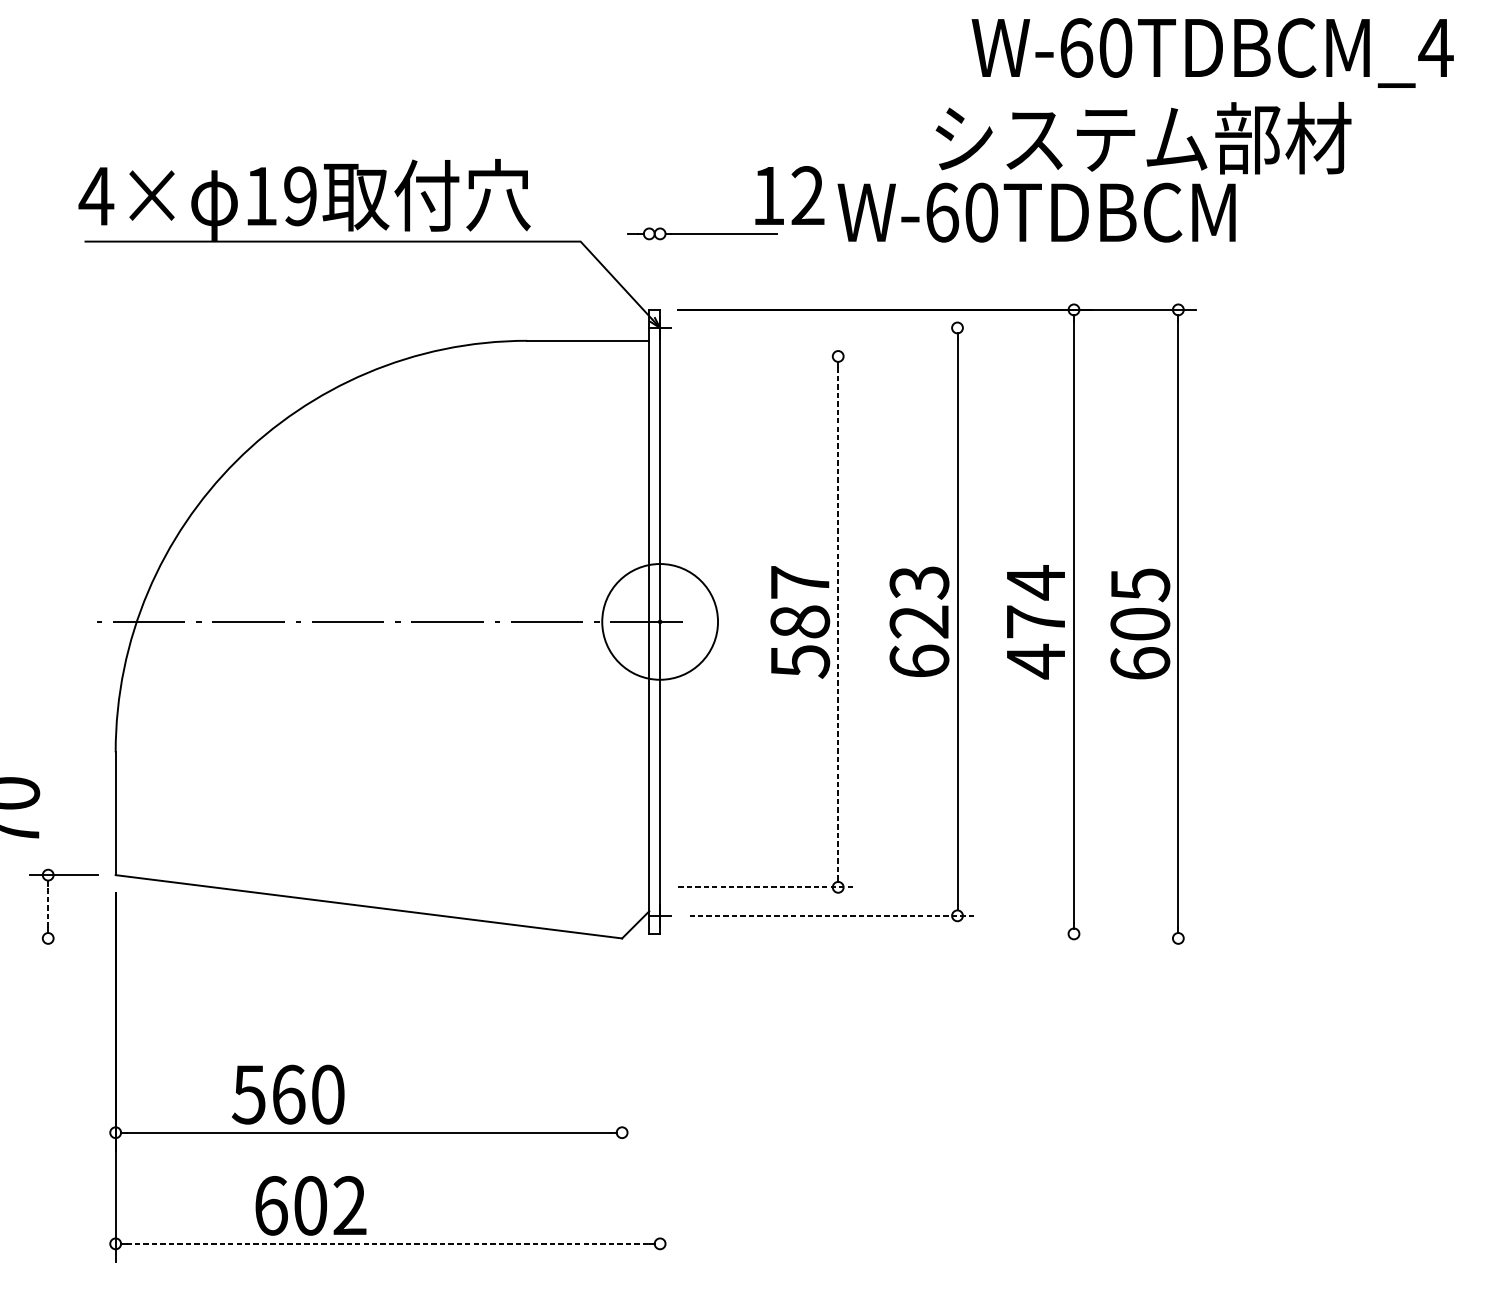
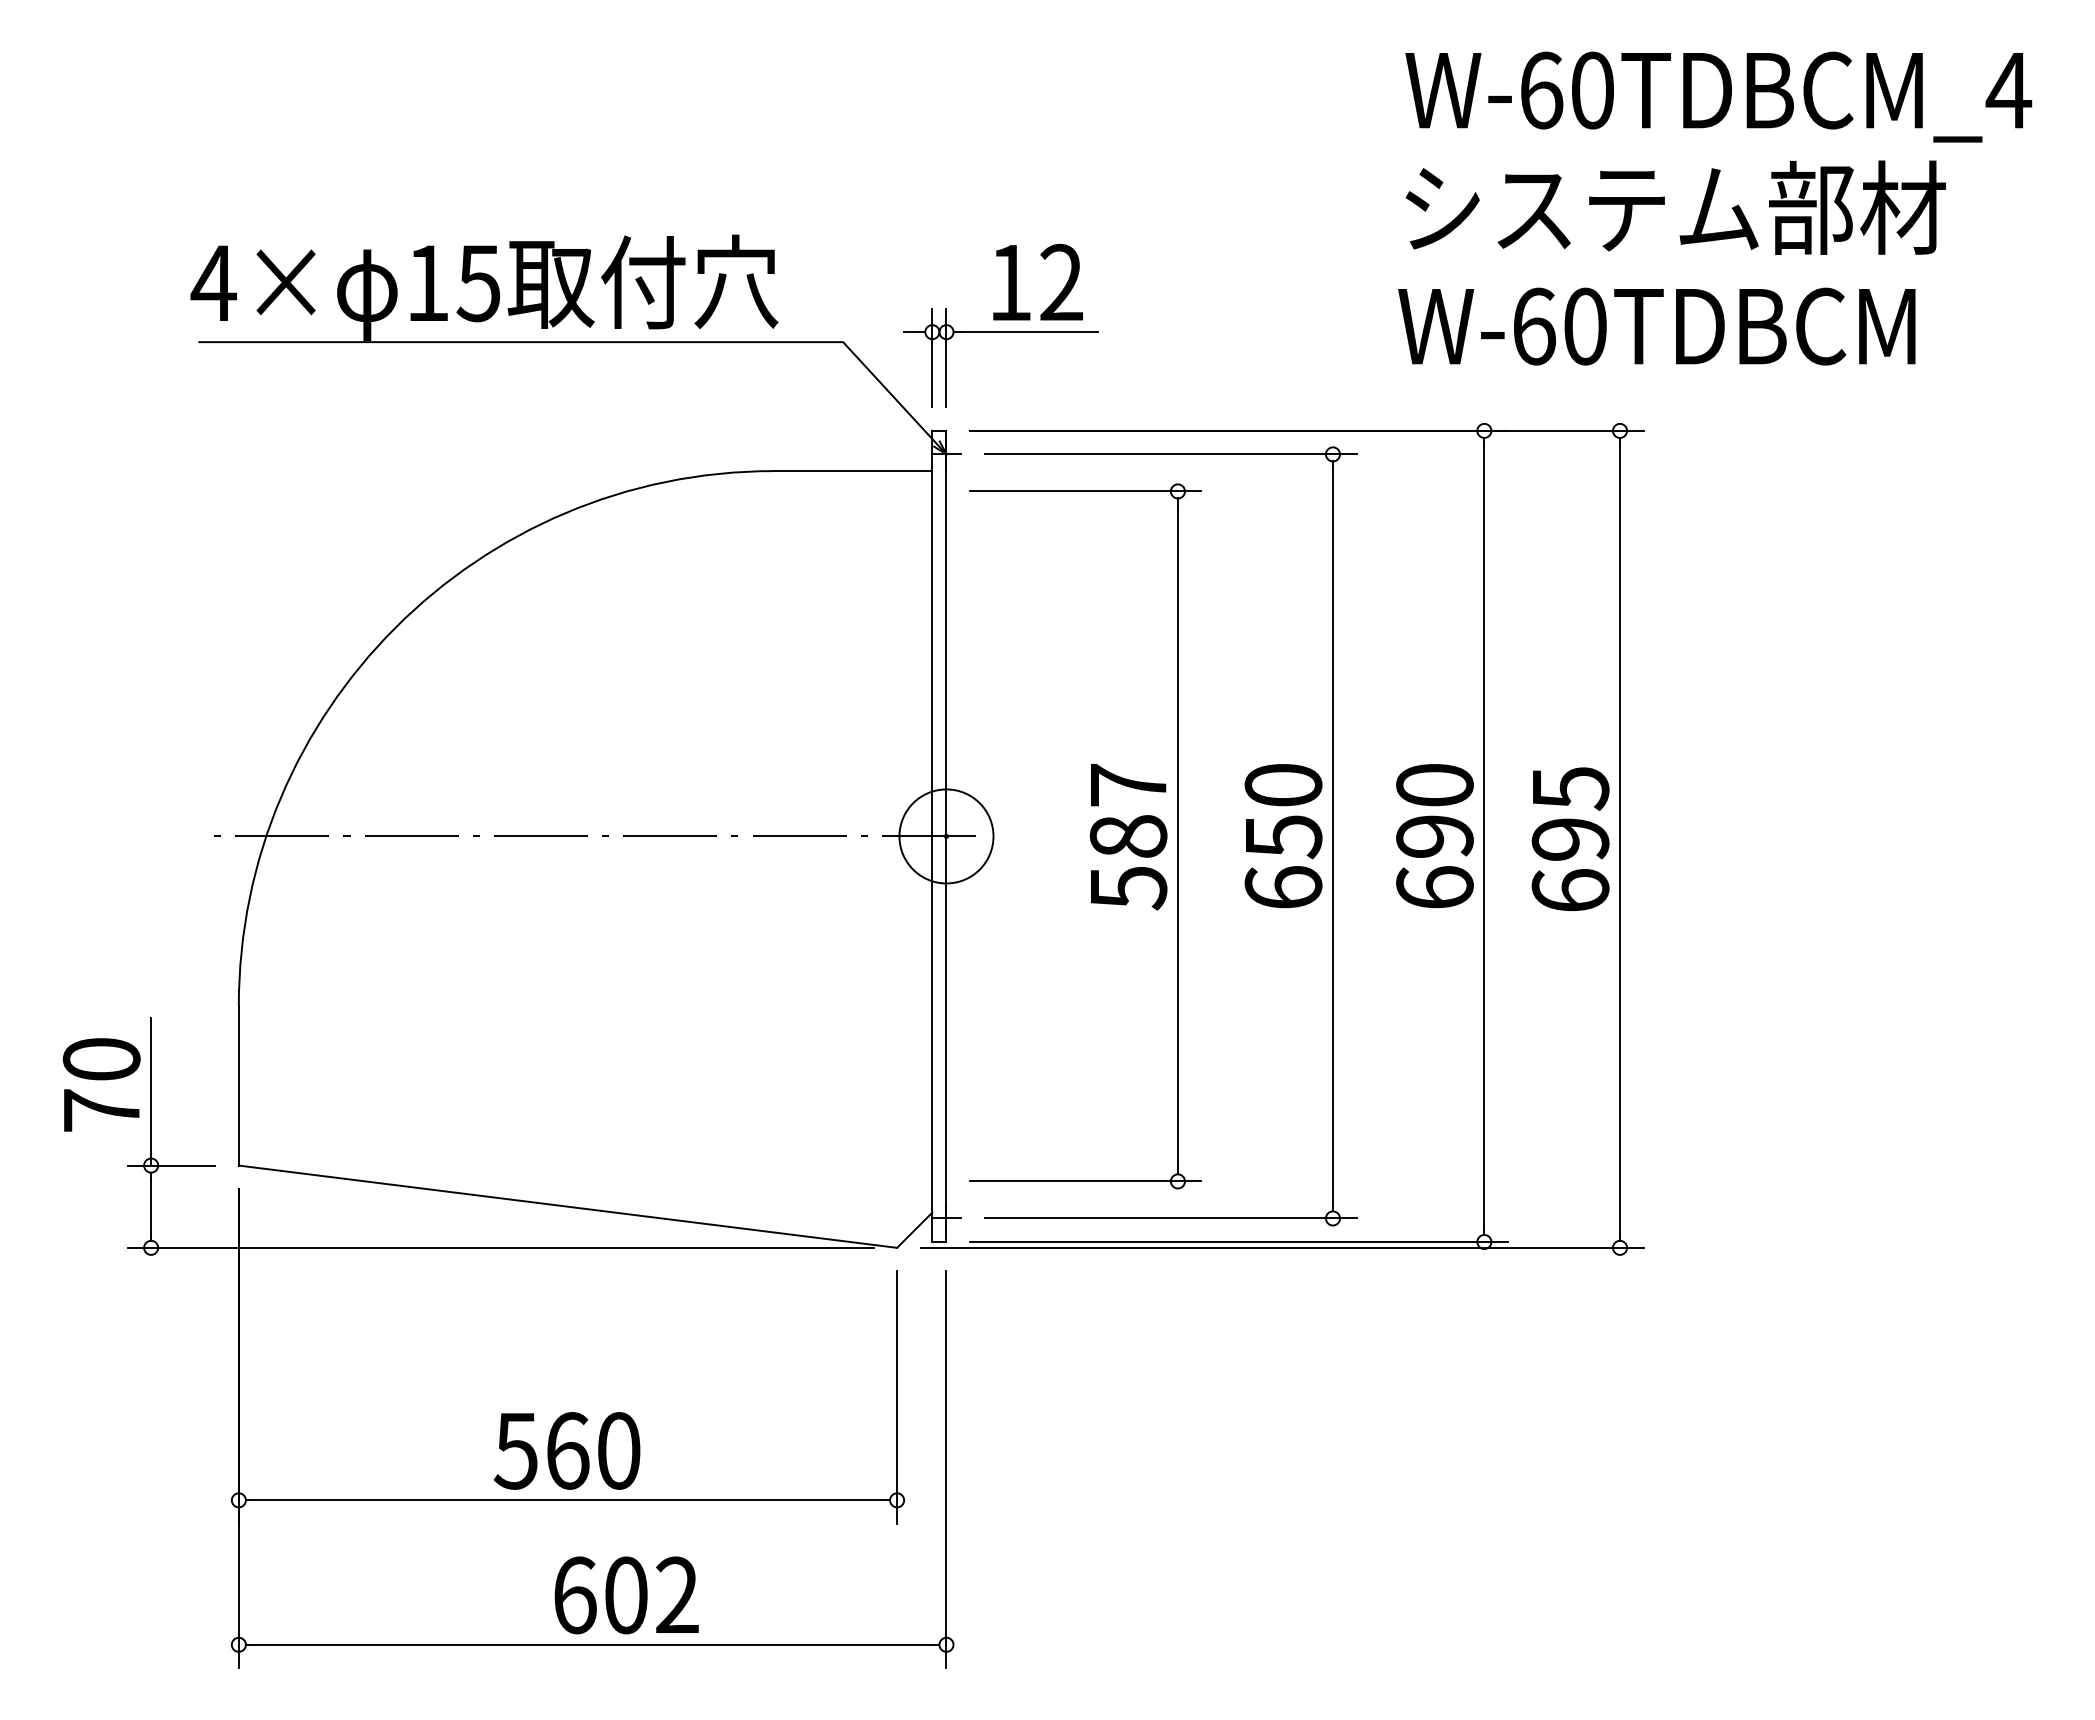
text: (1212, 52) -> (1718, 96), moved
text: (1143, 137) -> (1675, 207), moved
text: (789, 194) -> (1037, 281), moved
text: (300, 196) -> (478, 283), 19 -> 15
text: (1036, 212) -> (1656, 326), moved
line: (649, 253) -> (932, 357), added
line: (660, 253) -> (946, 357), added
line: (832, 328) -> (1170, 454), added
line: (767, 356) -> (1085, 491), added
text: (919, 602) -> (1283, 811), 623 -> 650
circle: (660, 621) -> (946, 836), size x0.62
line: (837, 621) -> (1177, 836), dashed -> solid
text: (1035, 621) -> (1434, 836), 474 -> 690
text: (1140, 624) -> (1570, 839), 605 -> 695
line: (48, 818) -> (151, 1091), added
line: (767, 887) -> (1085, 1181), dashed -> solid
line: (48, 906) -> (151, 1206), dashed -> solid
line: (832, 915) -> (1170, 1218), dashed -> solid
line: (884, 933) -> (1238, 1241), added
line: (316, 938) -> (500, 1247), added
line: (917, 938) -> (1281, 1247), added
line: (622, 1053) -> (897, 1397), added
text: (287, 1094) -> (566, 1450), moved
line: (660, 1108) -> (946, 1469), added
text: (310, 1205) -> (626, 1595), moved
line: (387, 1243) -> (592, 1644), dashed -> solid

